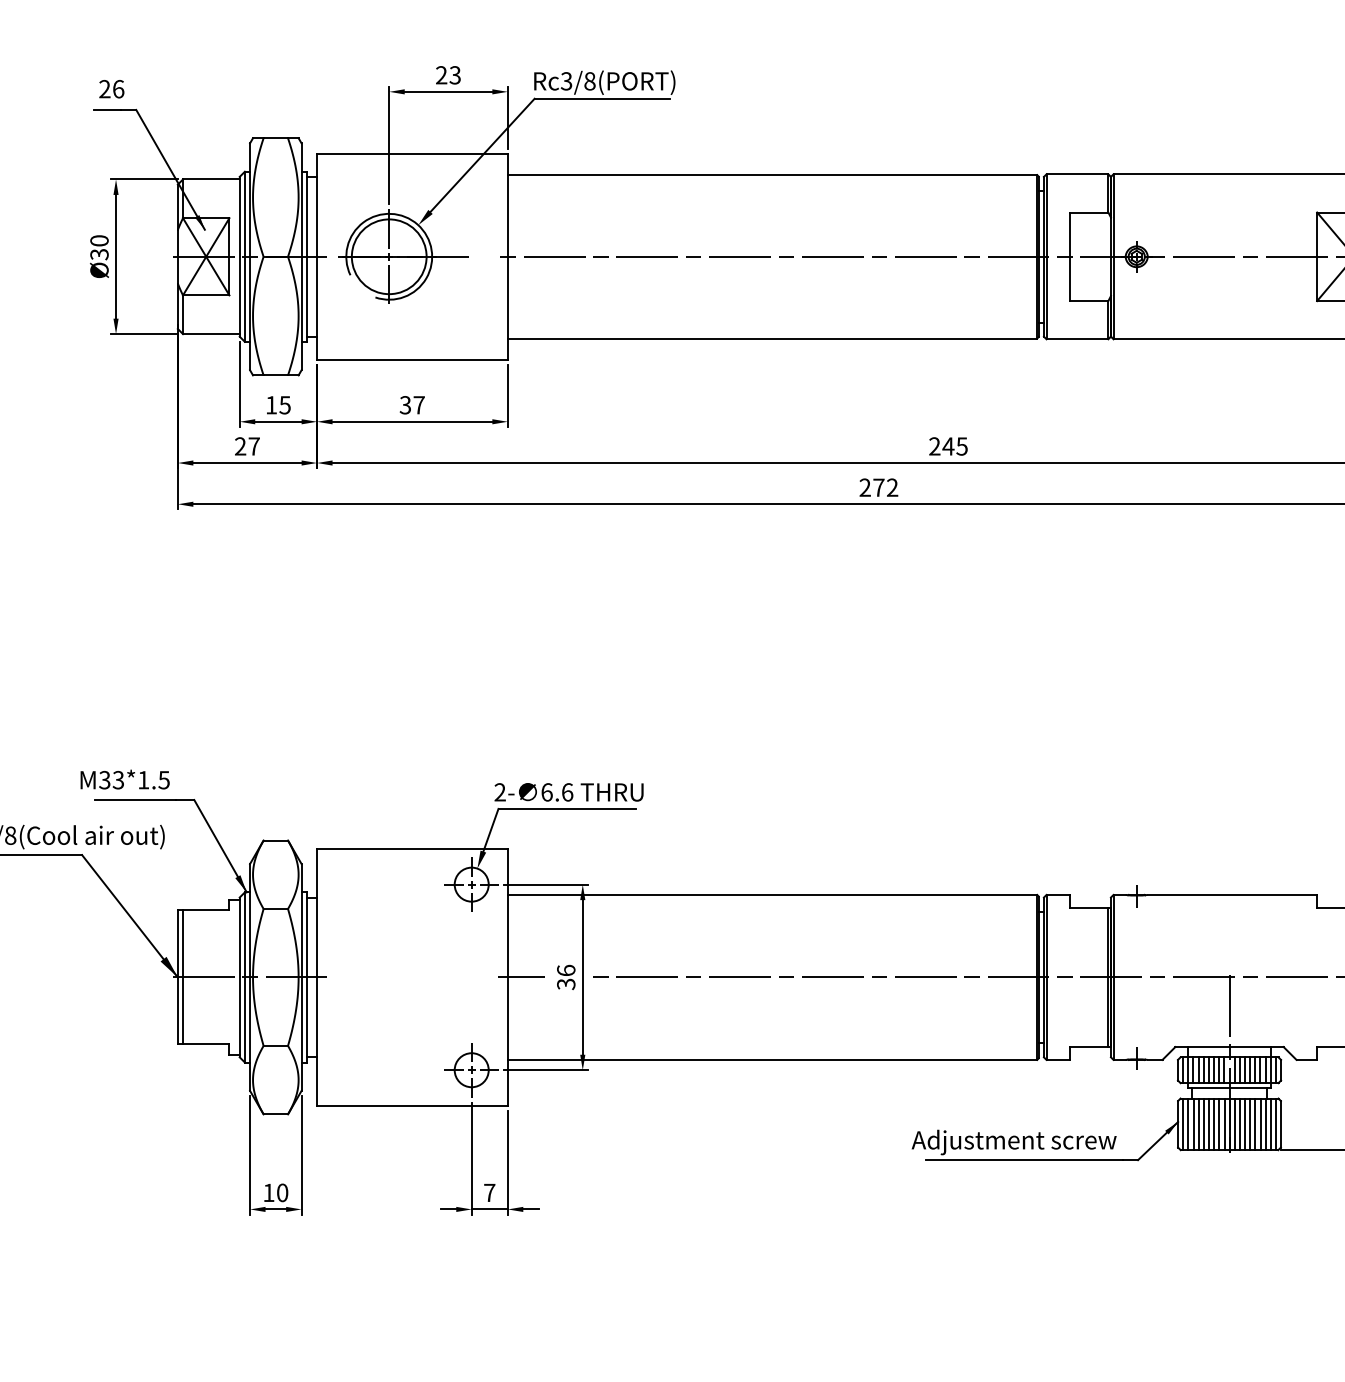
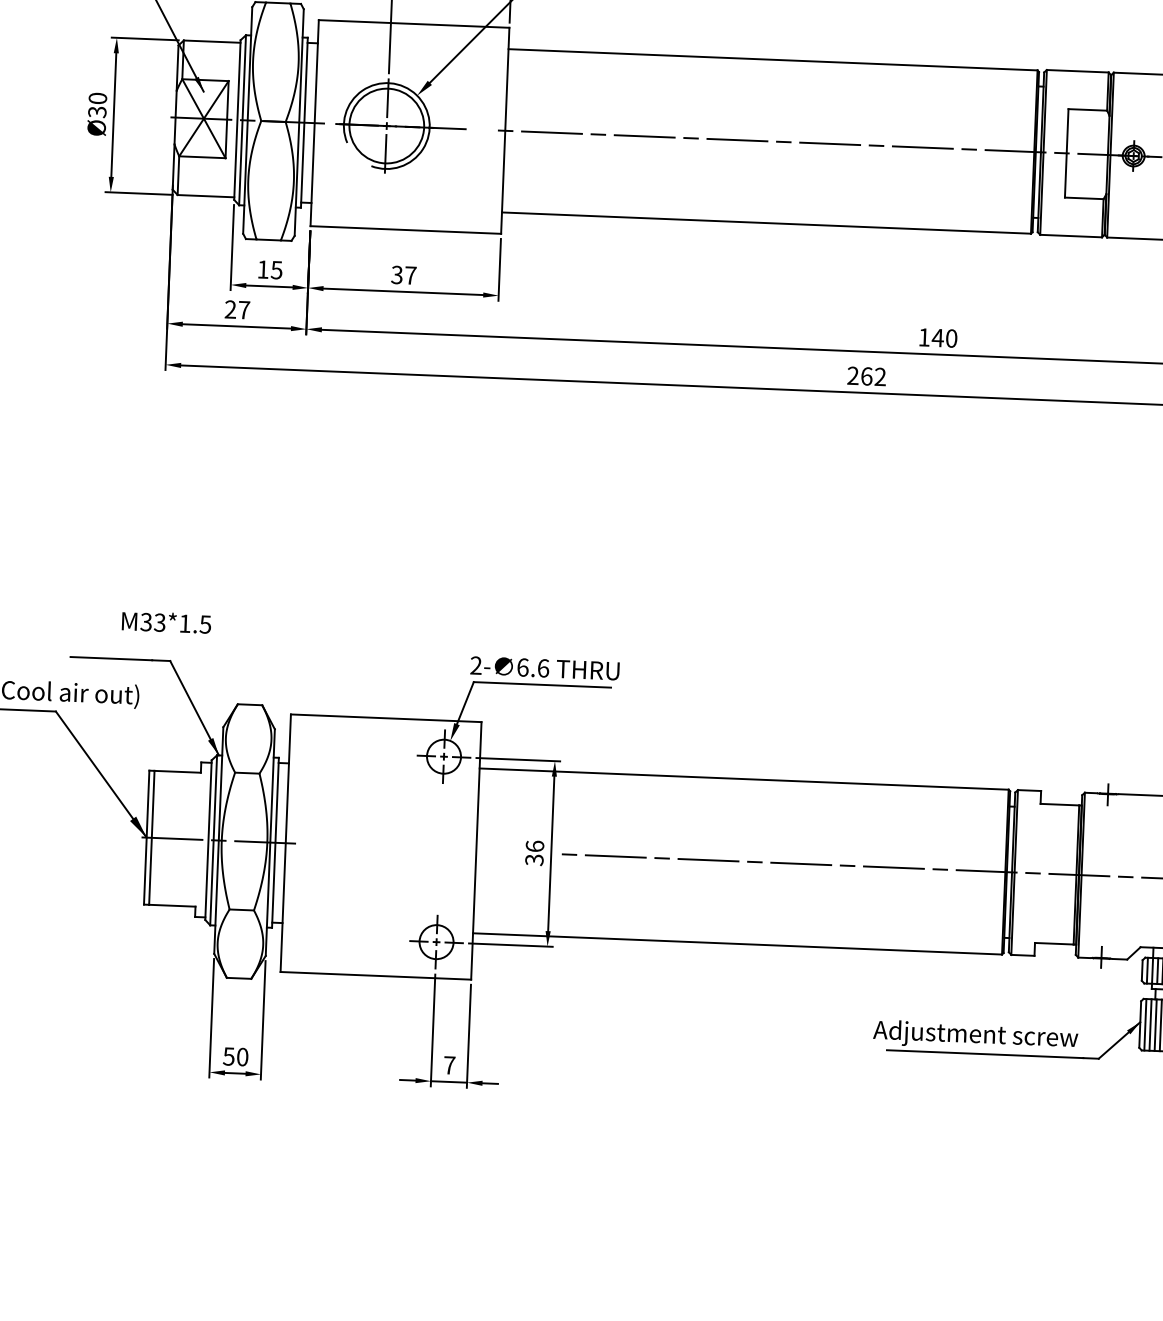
text: (948, 446) -> (937, 338), 245 -> 140
text: (878, 487) -> (866, 376), 272 -> 262
text: (124, 779) -> (165, 622), moved
line: (521, 977) -> (490, 851), removed
text: (268, 1192) -> (228, 1056), 10 -> 50

